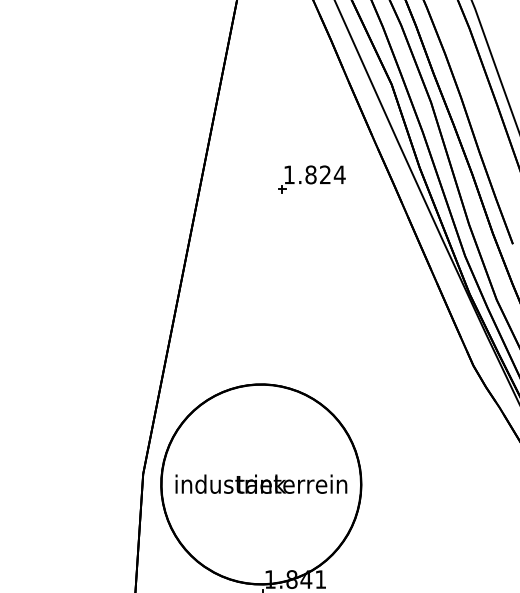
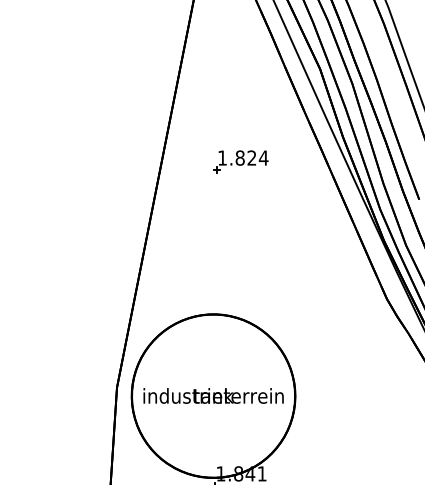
part: (311, 179) -> (240, 161), moved

